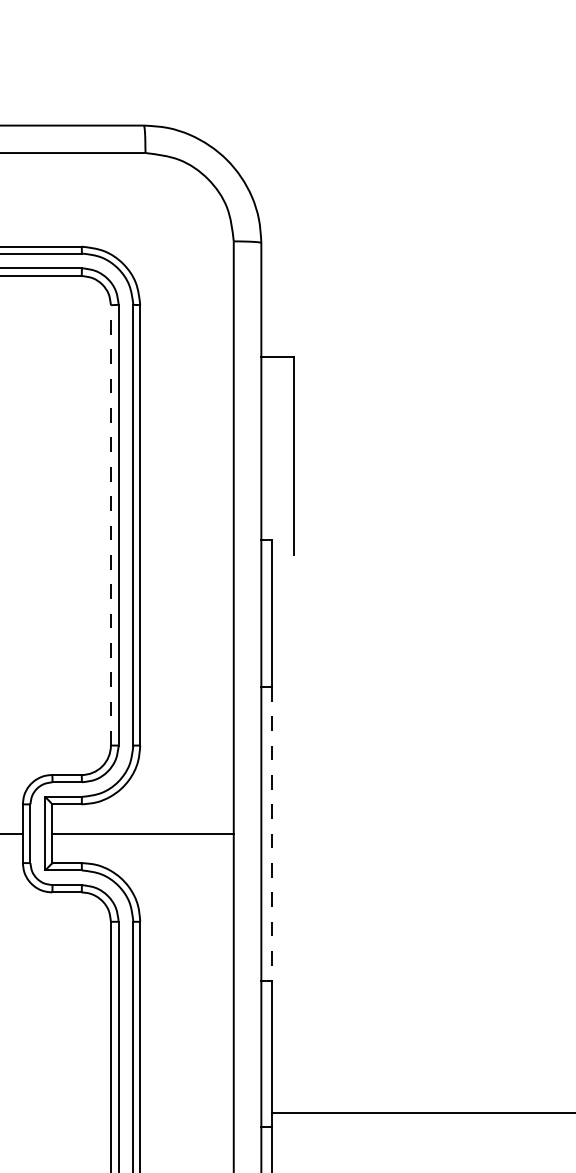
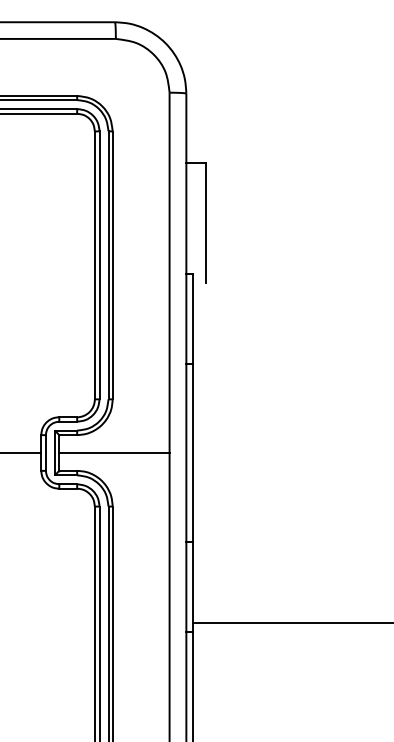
line: (110, 525) -> (94, 265), dashed -> solid
line: (273, 834) -> (193, 453), dashed -> solid

